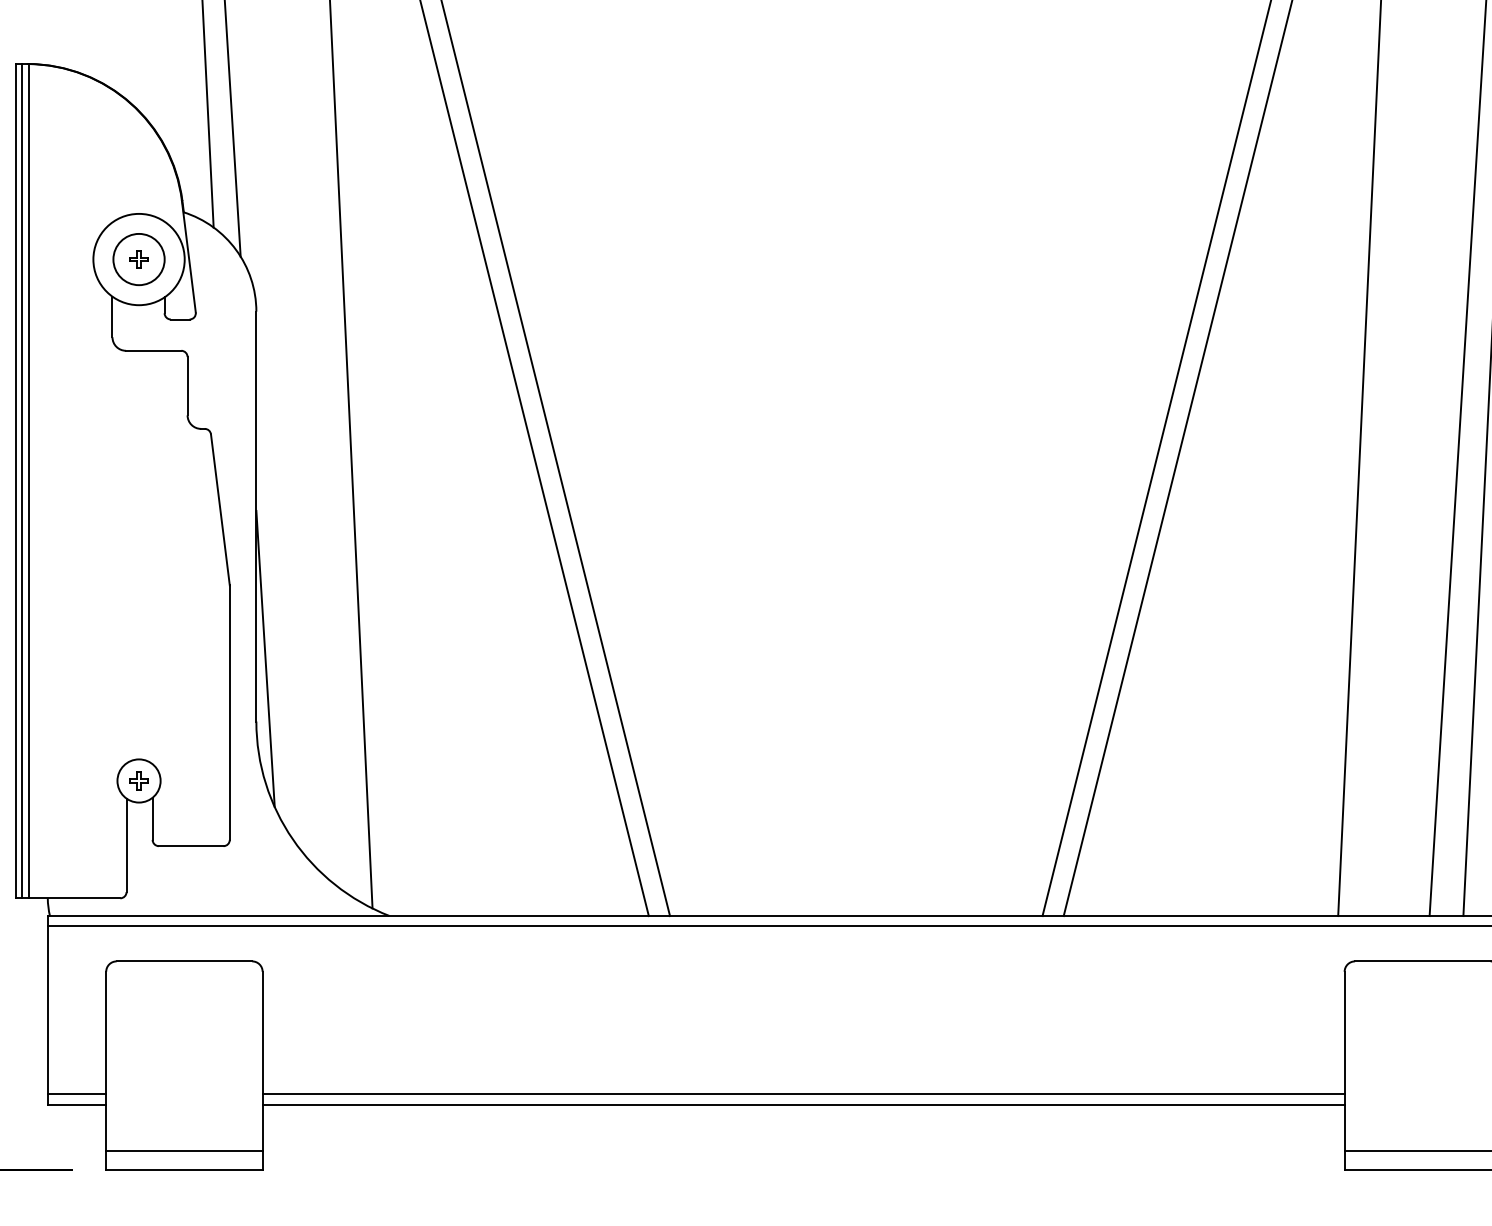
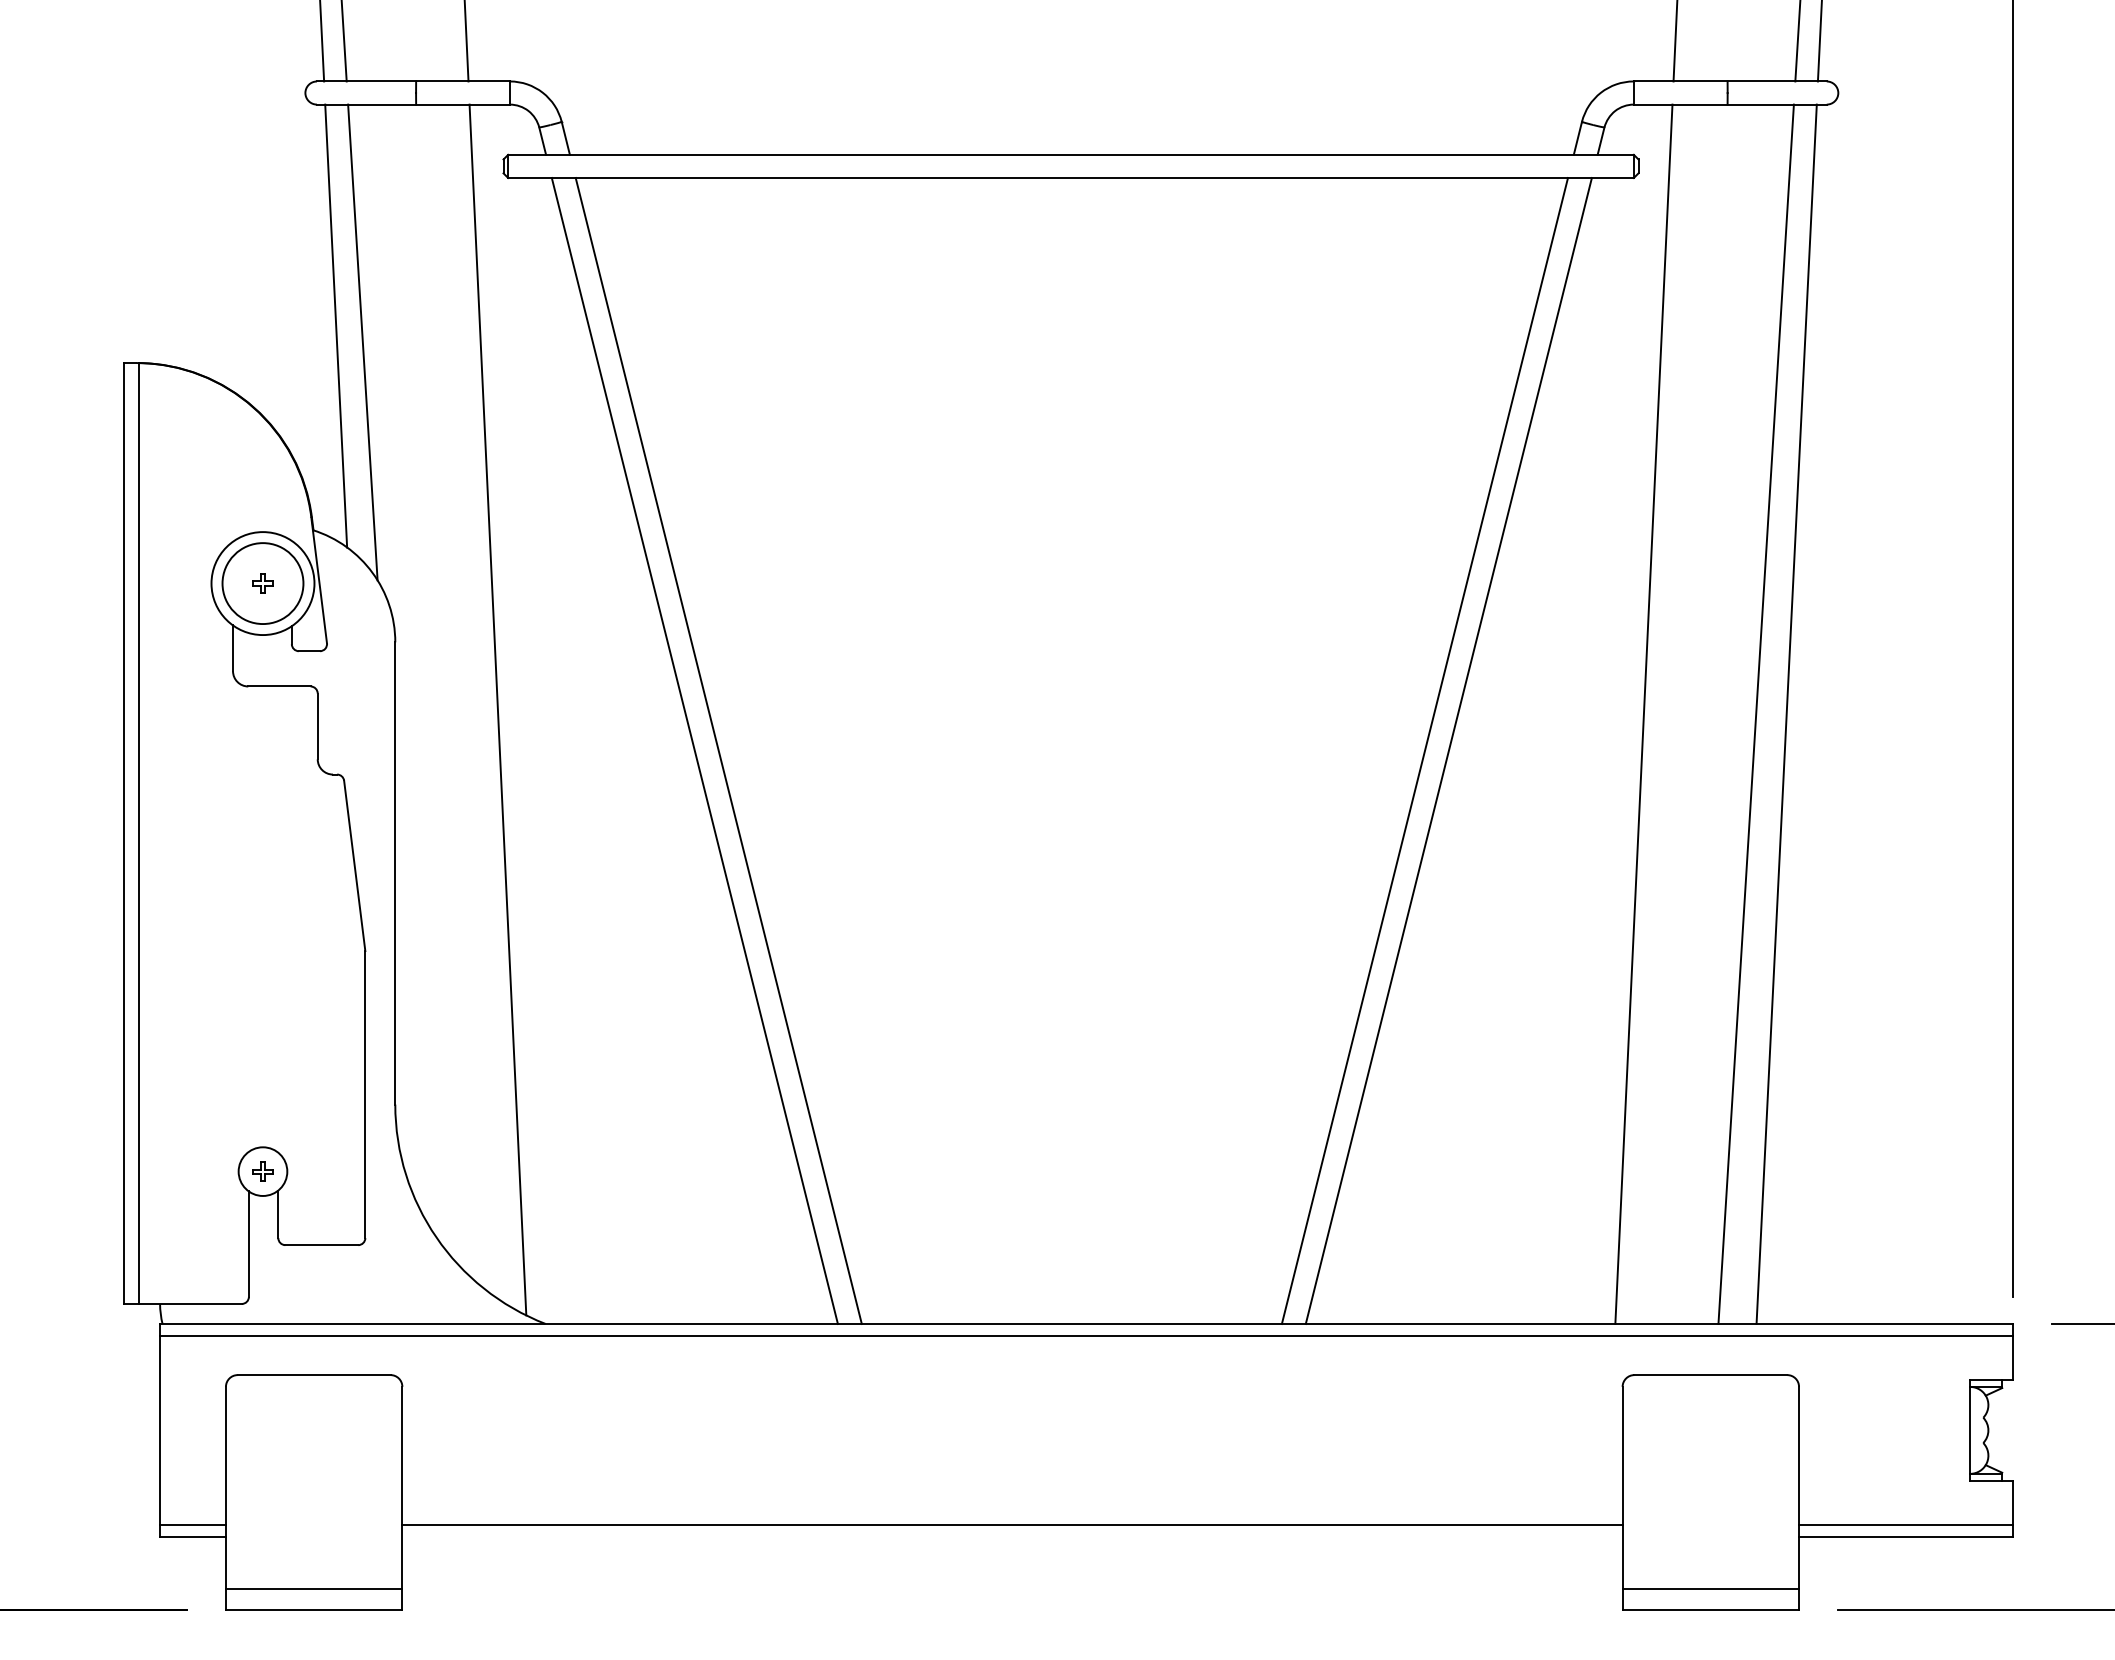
circle: (138, 259) -> (262, 583), size x1.4
line: (21, 481) -> (130, 833), removed
line: (265, 658) -> (405, 1033), removed
line: (803, 1104) -> (1012, 1536), removed

